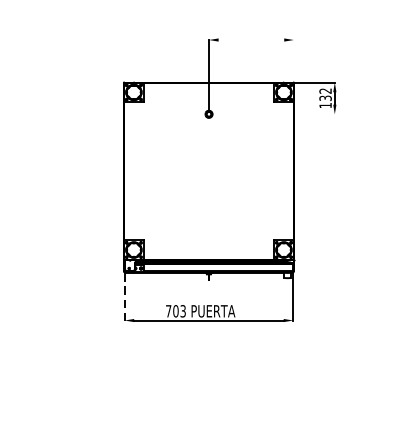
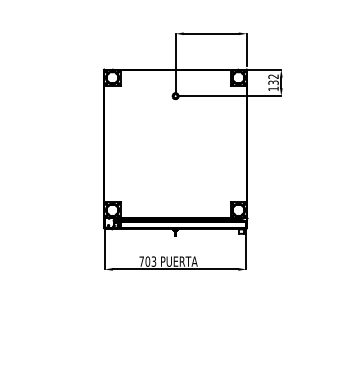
line: (250, 39) -> (210, 33), added
line: (293, 58) -> (246, 49), added
line: (274, 114) -> (230, 96), added
line: (124, 296) -> (104, 249), dashed -> solid

